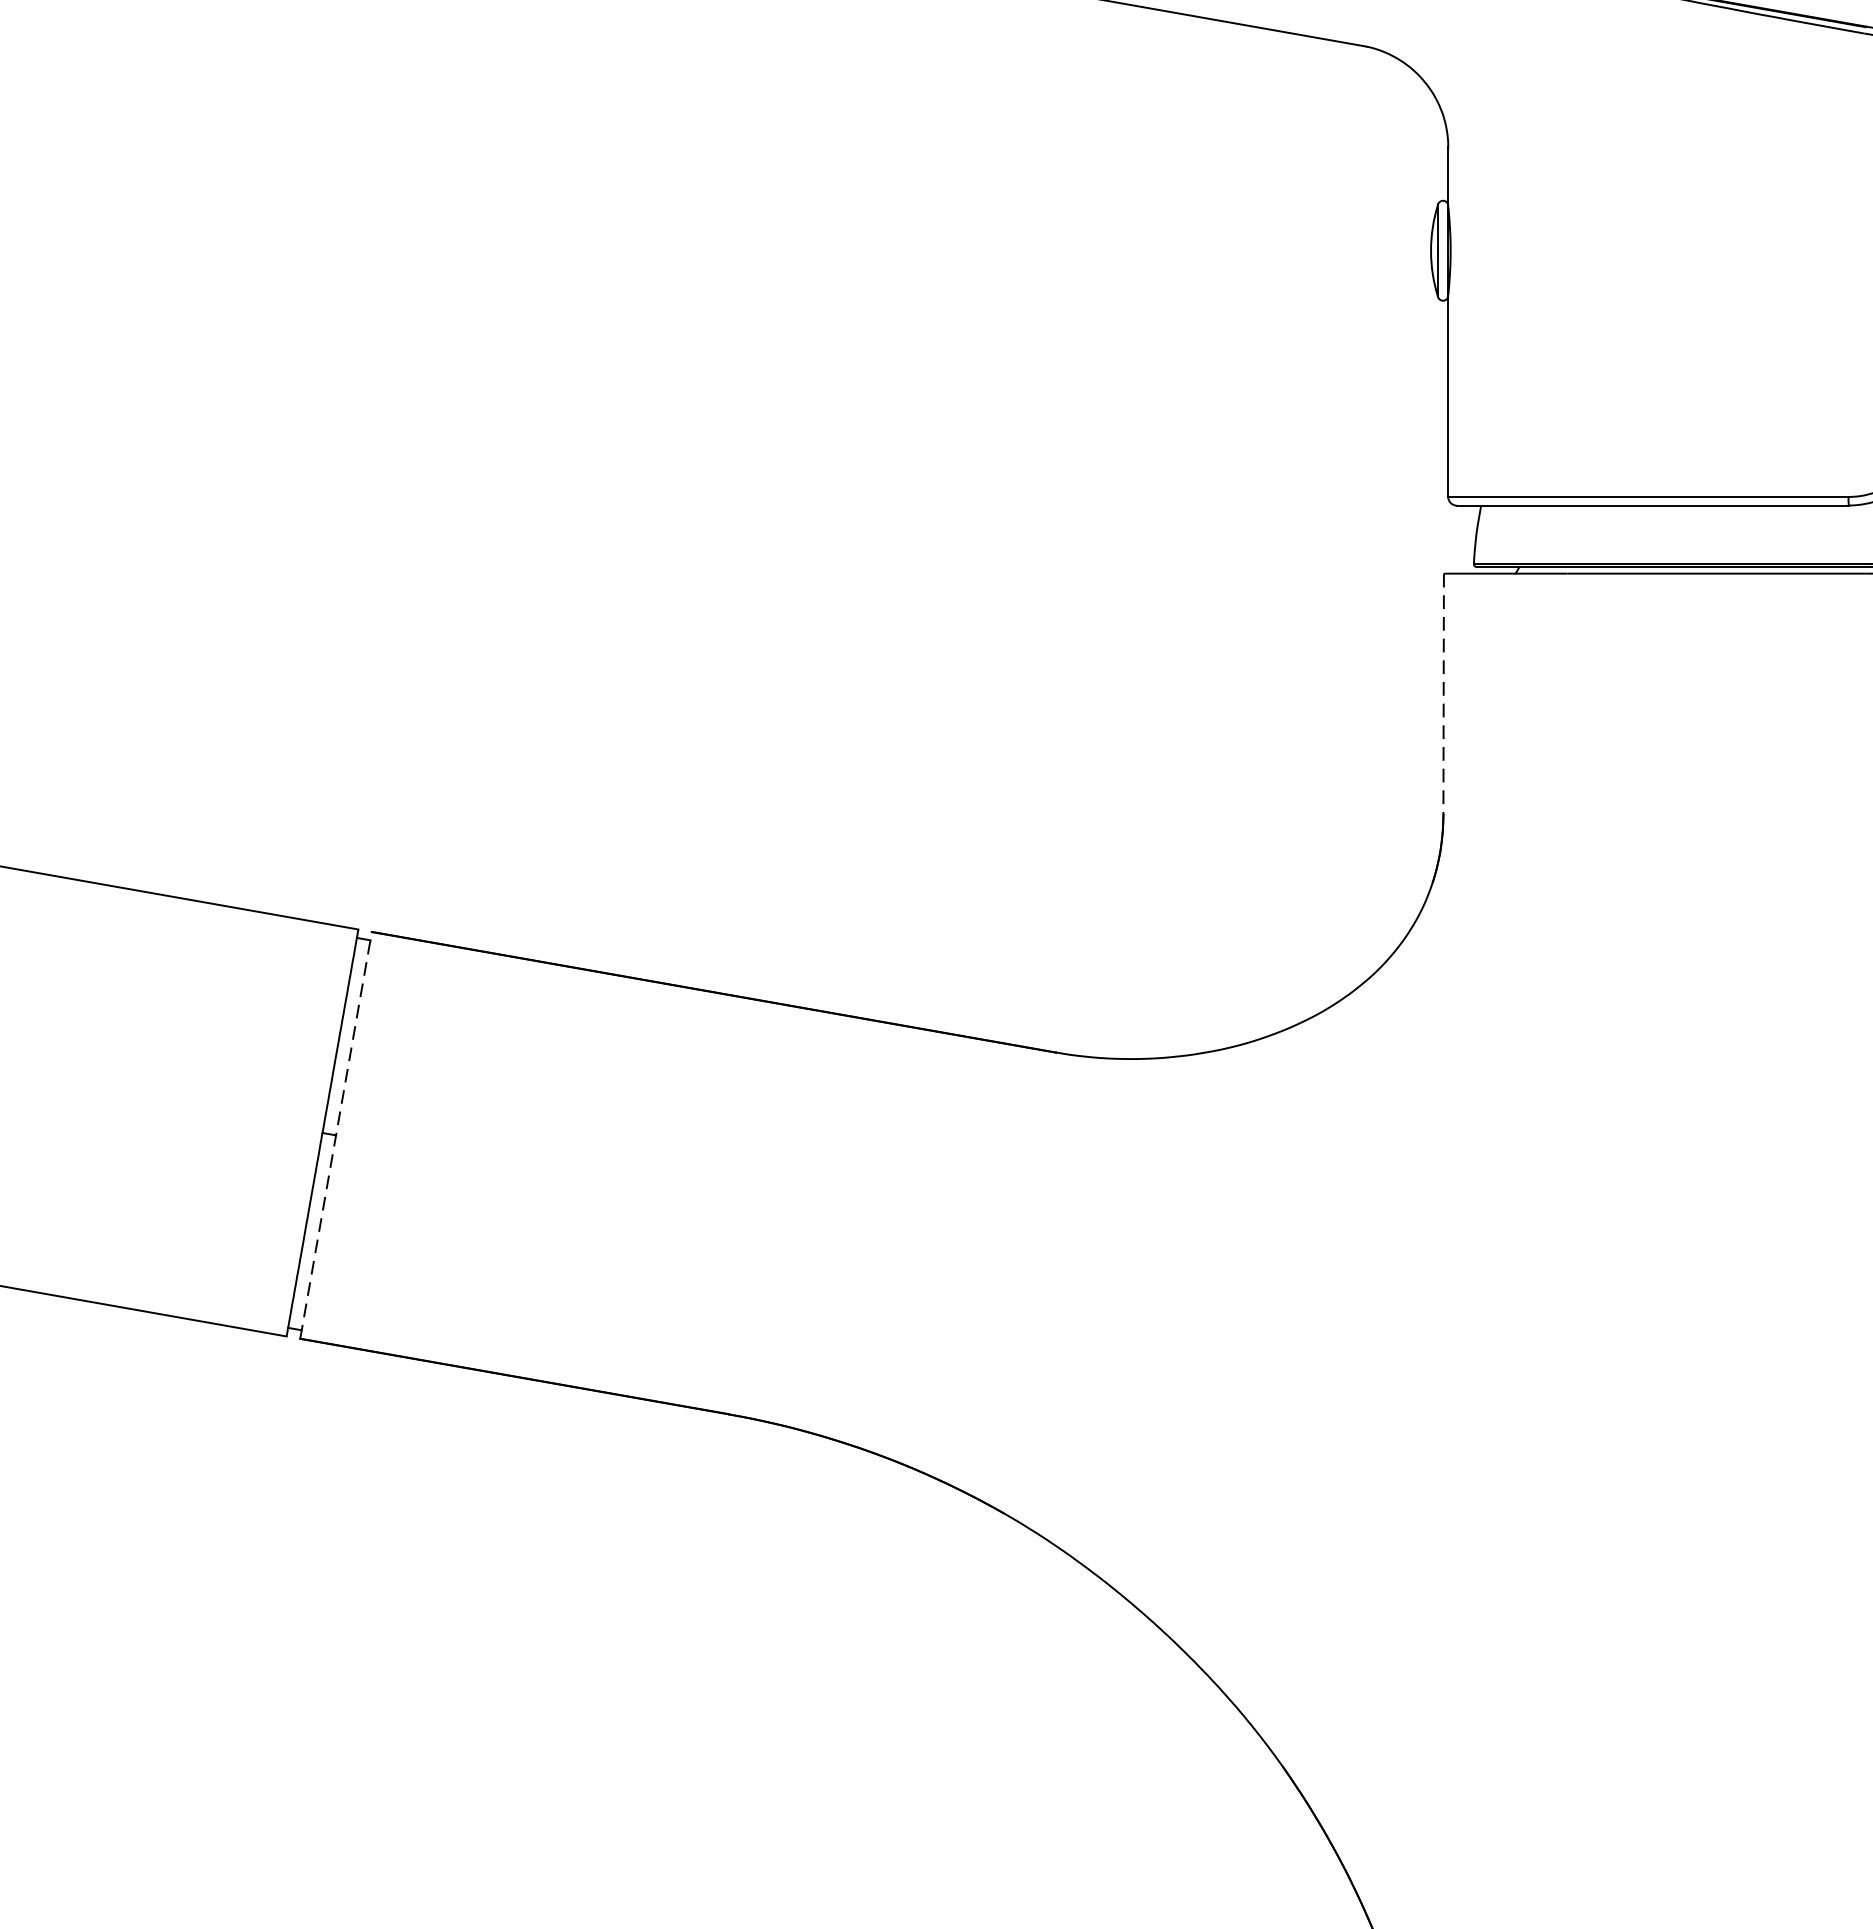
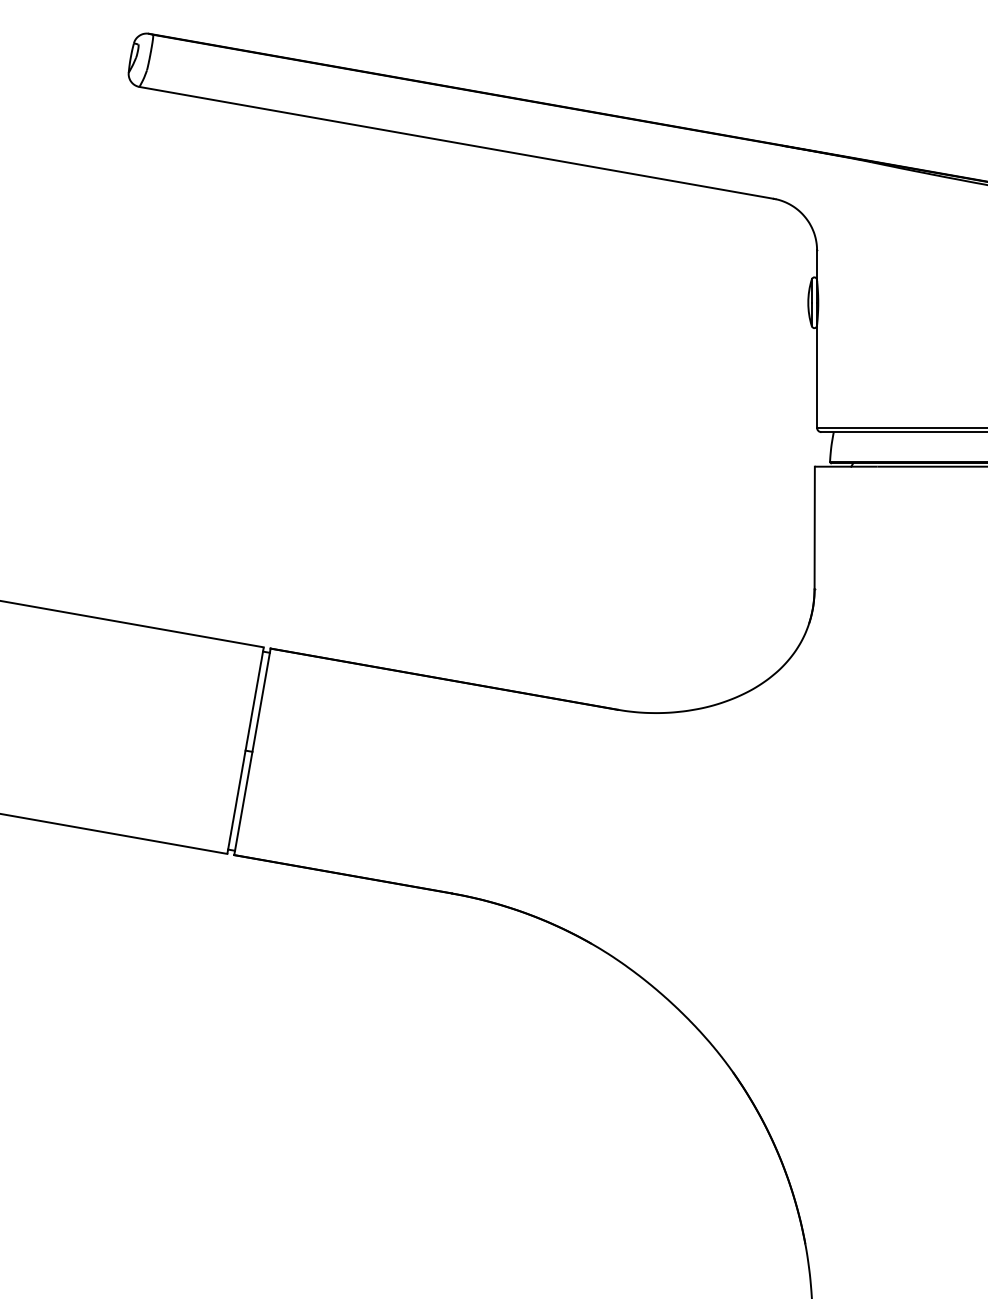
line: (1443, 693) -> (814, 527), dashed -> solid
line: (336, 1134) -> (252, 751), dashed -> solid

